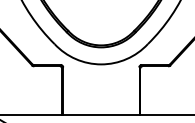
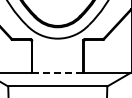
line: (100, 114) -> (57, 72), solid -> dashed

